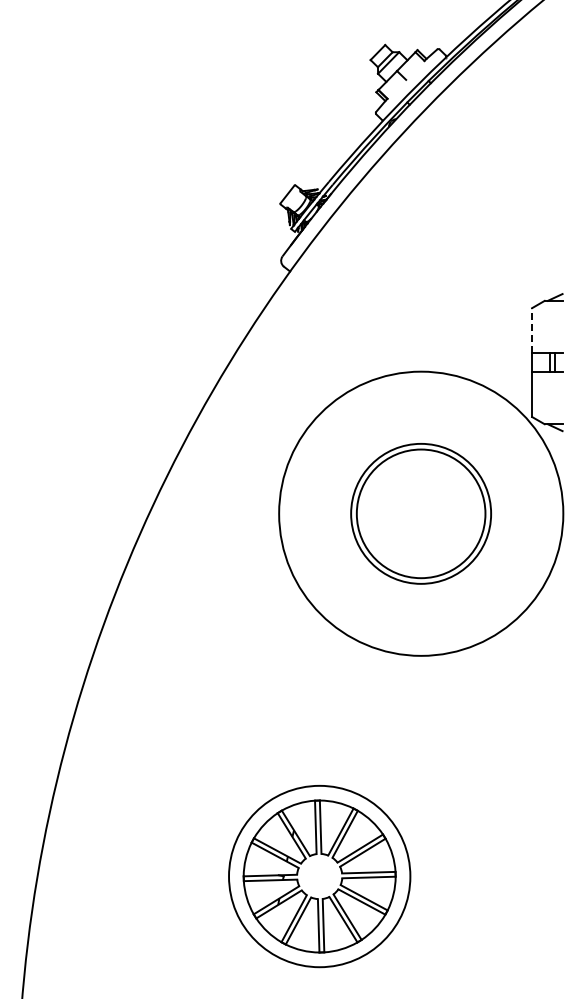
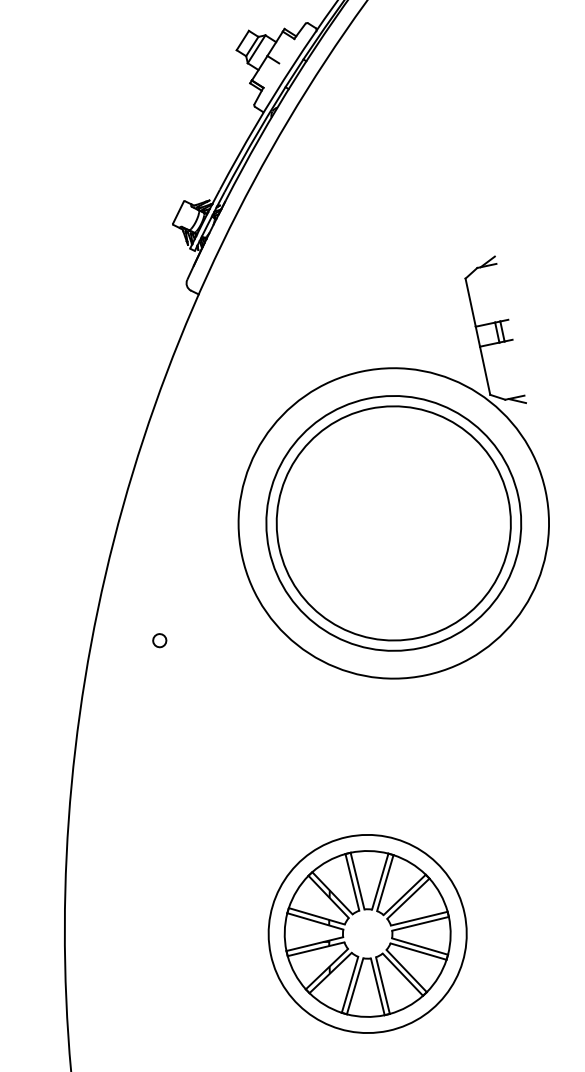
line: (532, 330) -> (471, 302), dashed -> solid
part: (420, 513) -> (392, 523), size x1.67
circle: (189, 574) -> (160, 640), added

